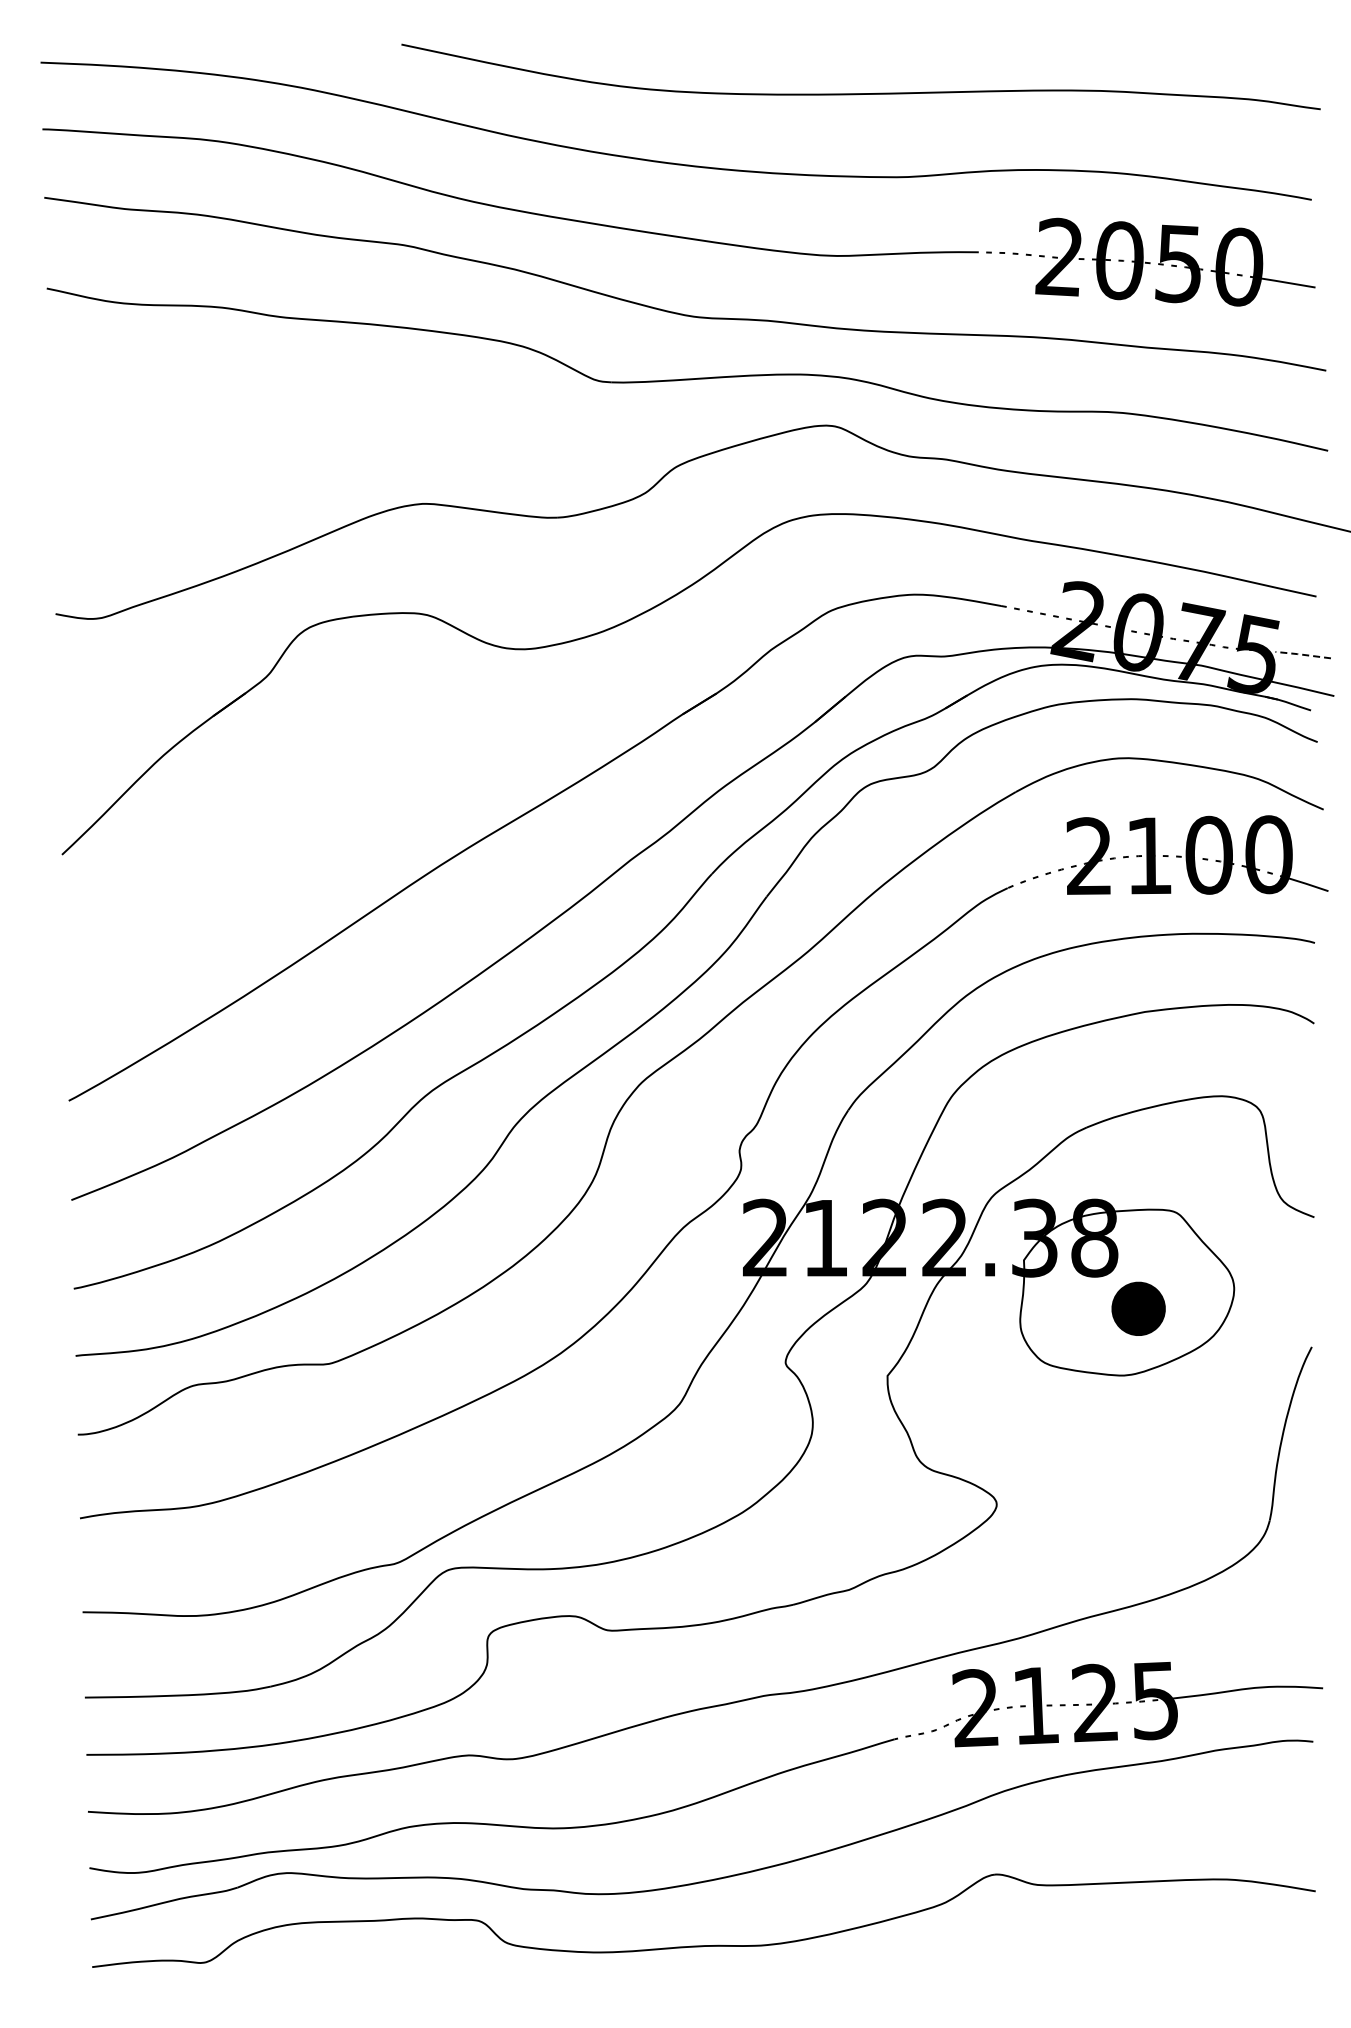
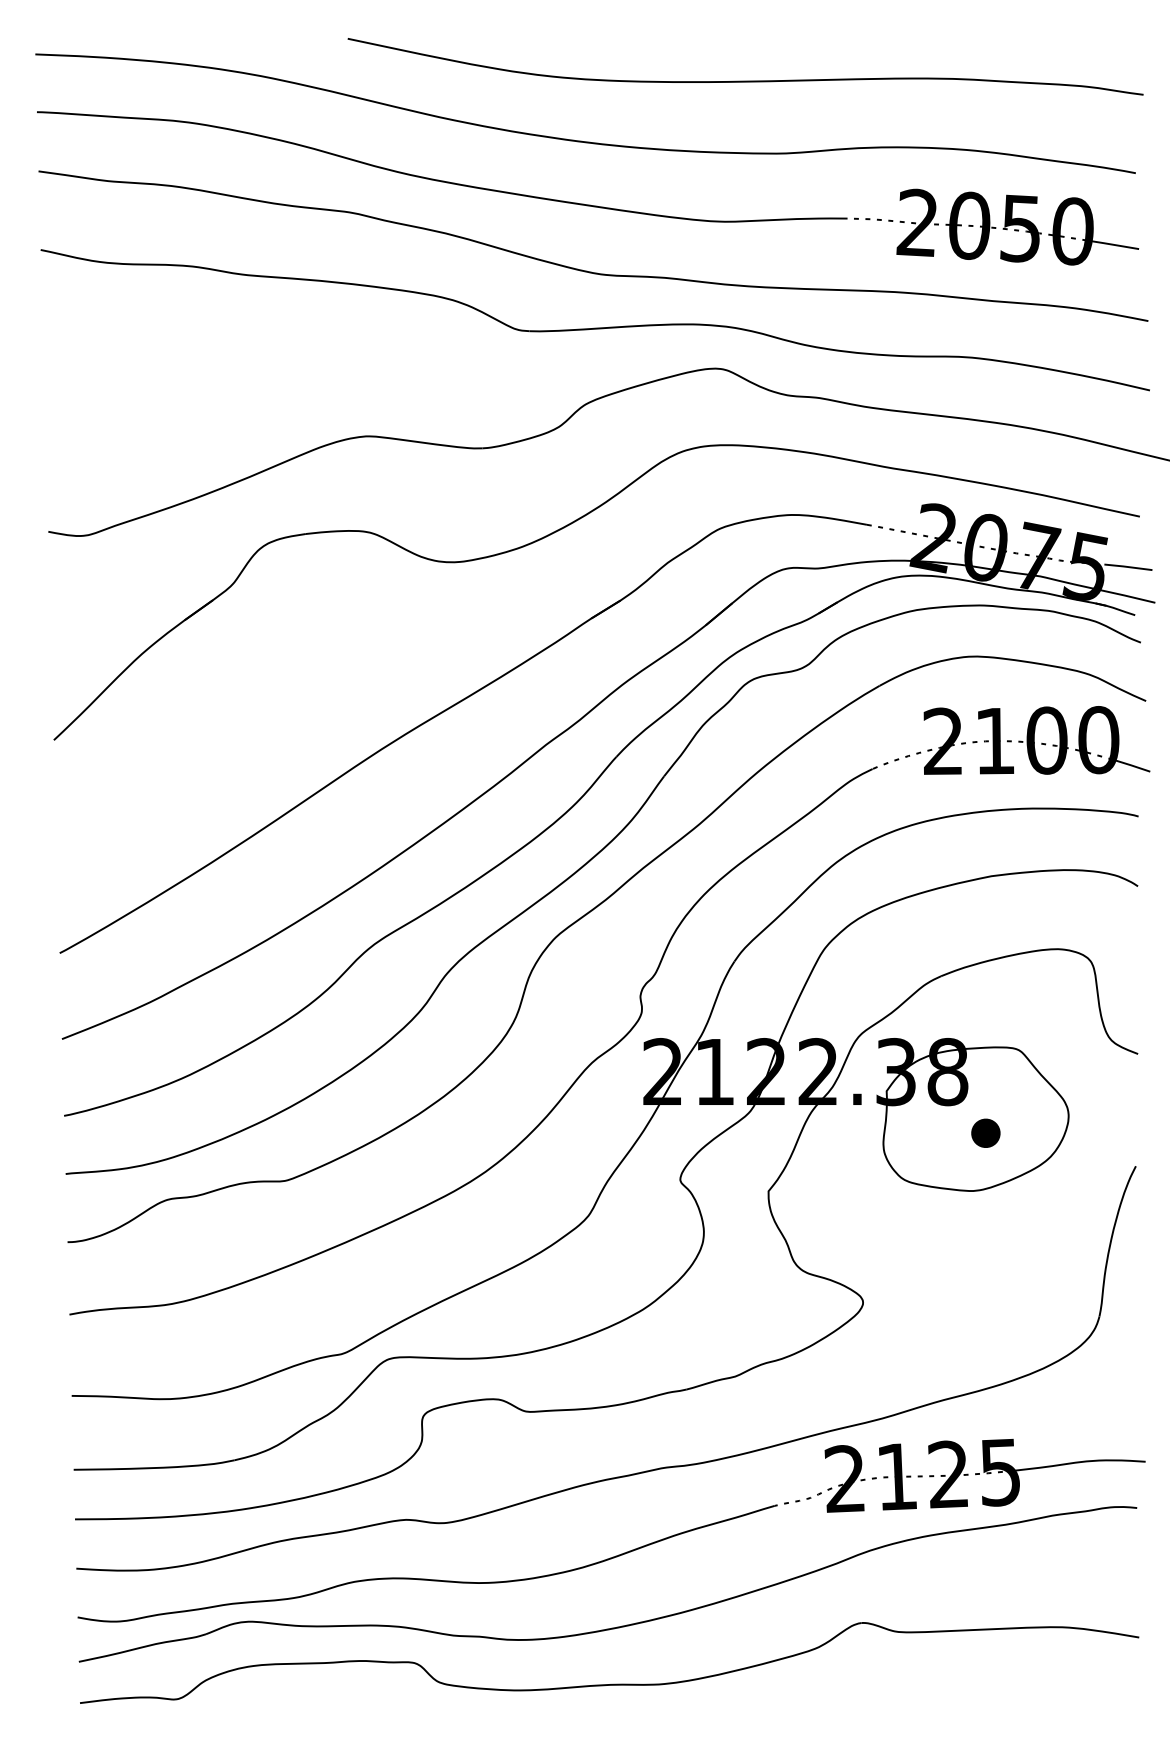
line: (1302, 654) -> (1127, 566), dashed -> solid
part: (1138, 1308) -> (985, 1132), size x0.62

